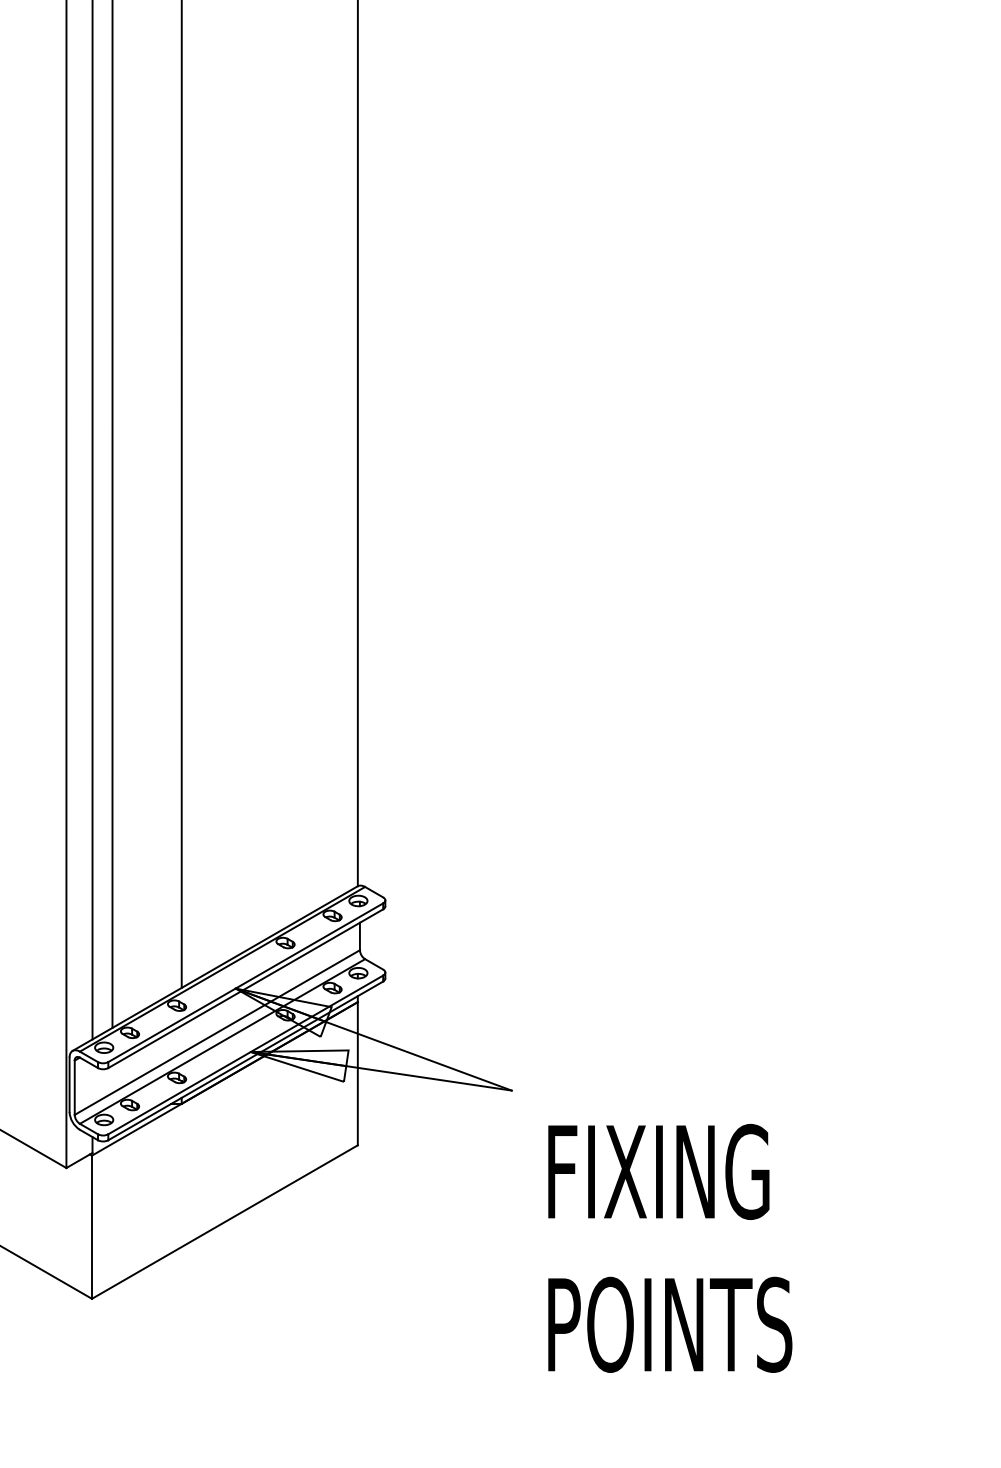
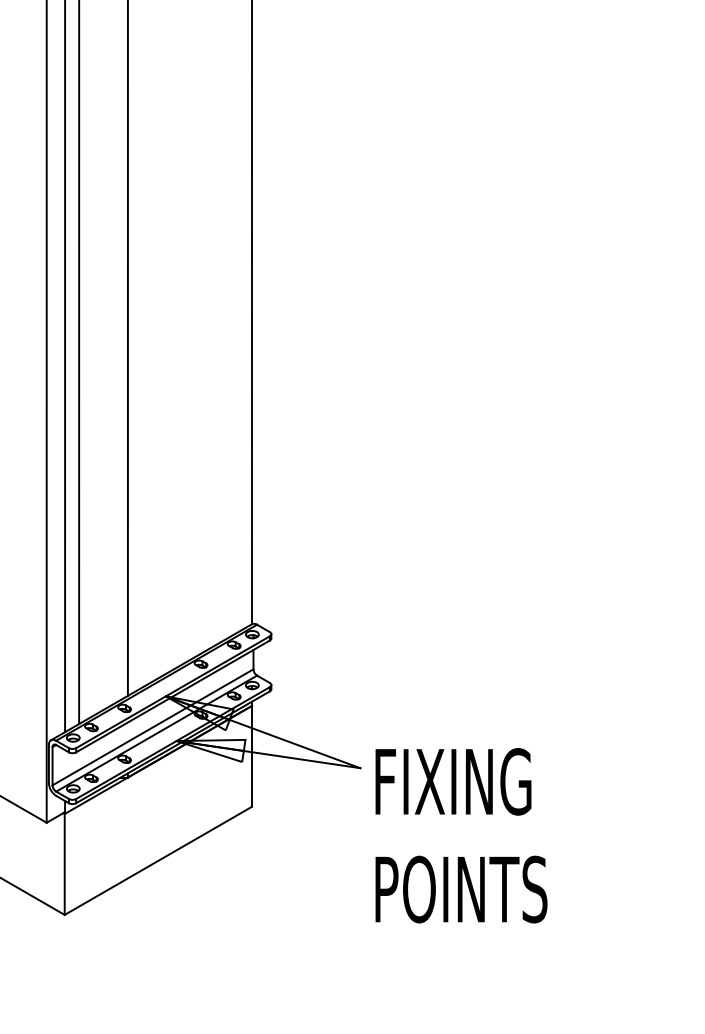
text: (670, 1247) -> (461, 835), moved

